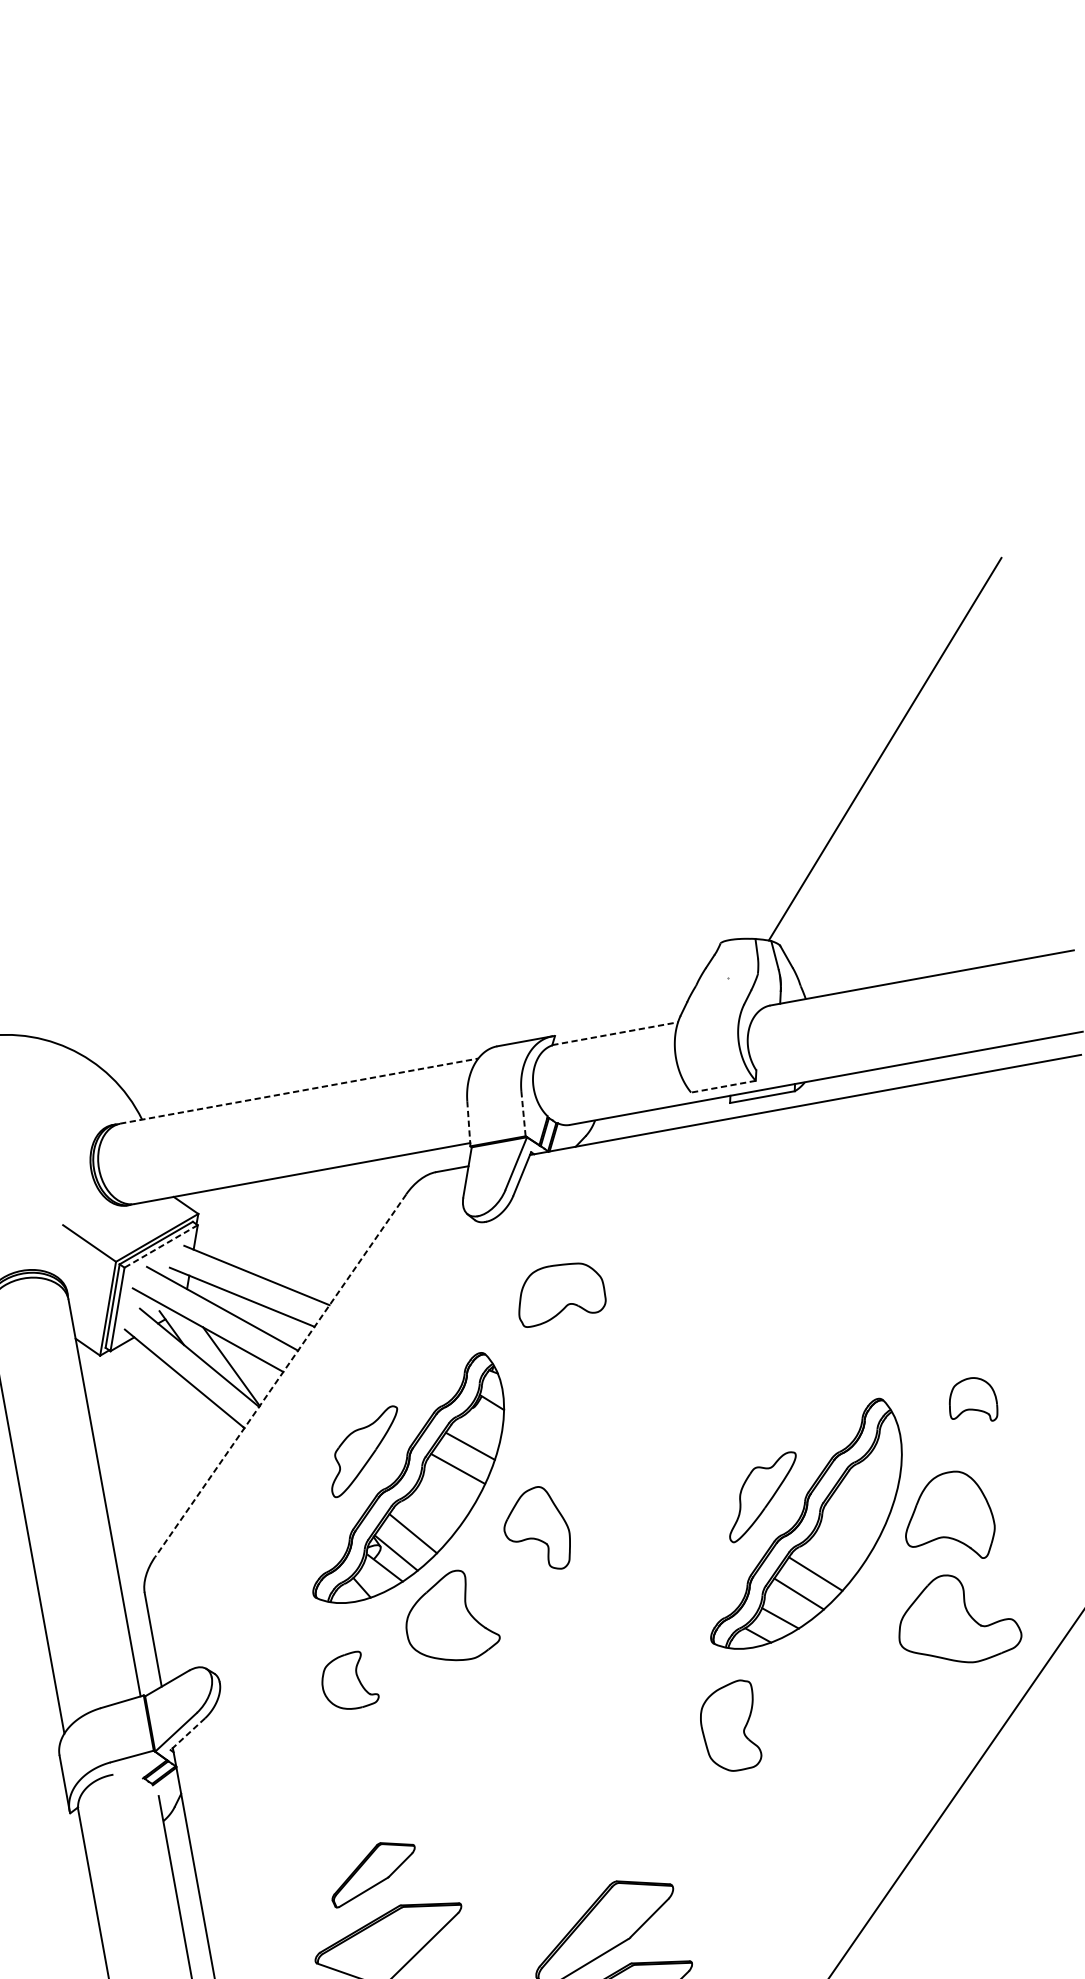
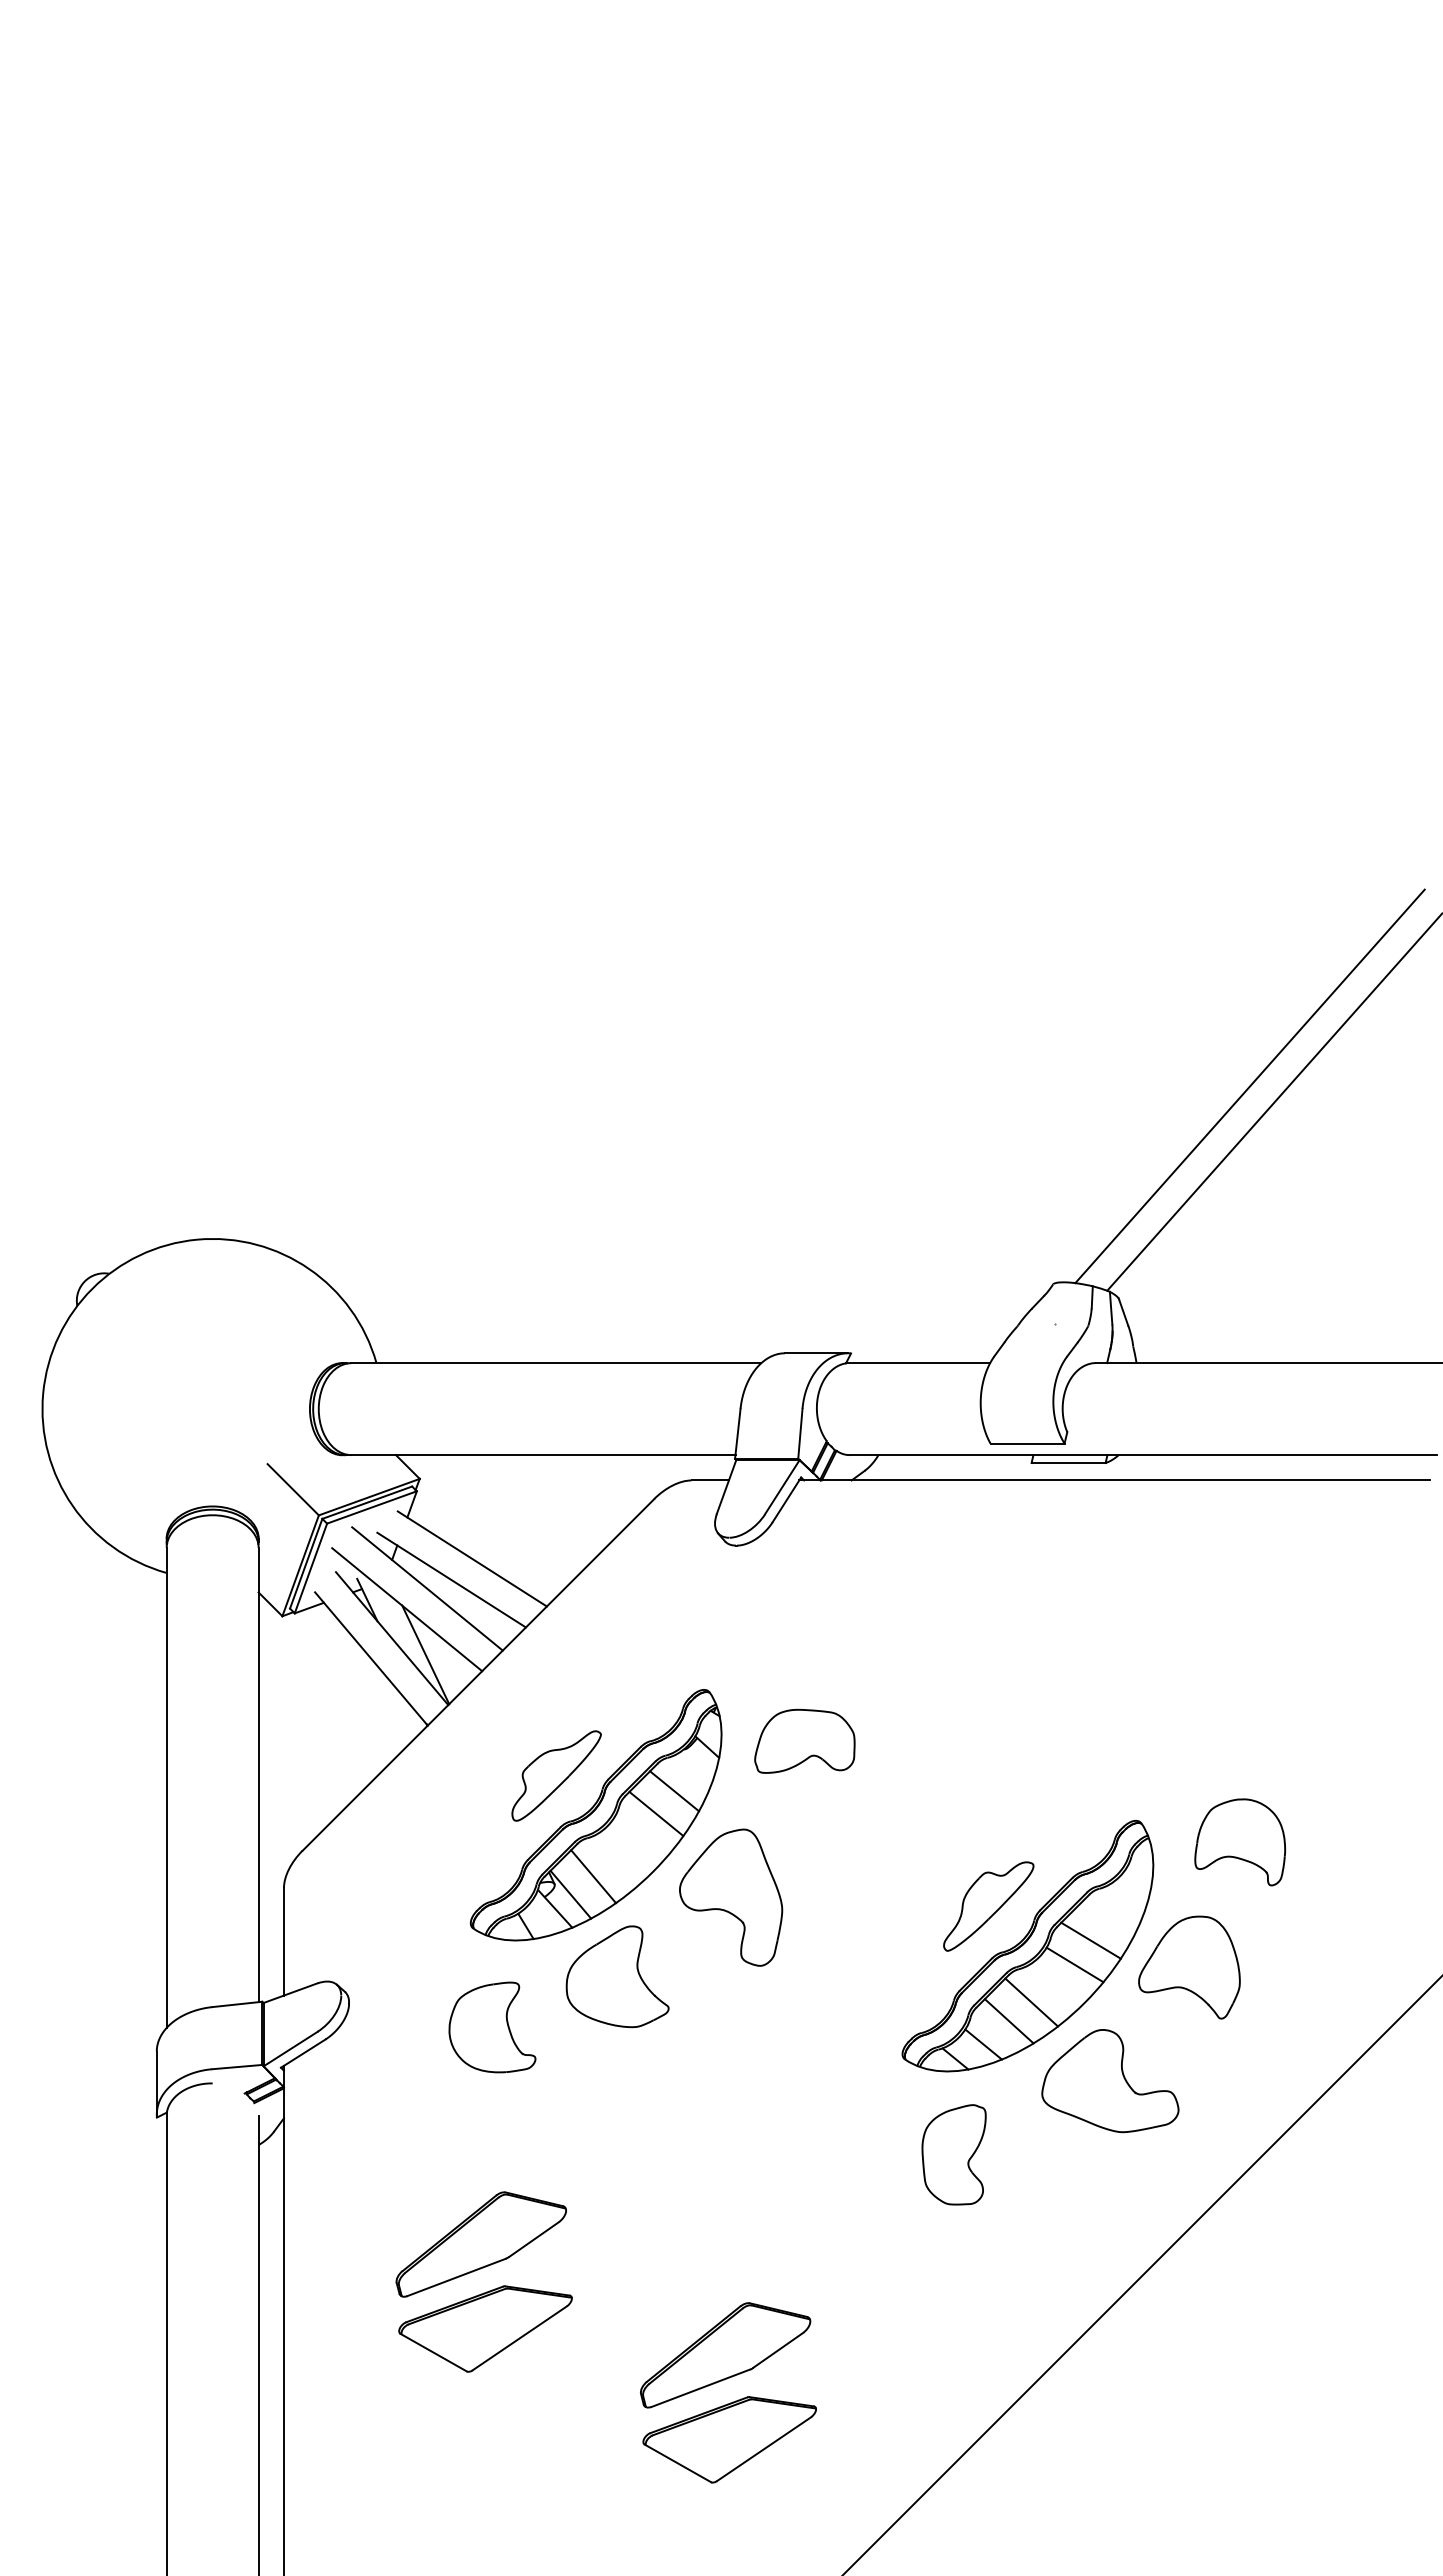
line: (860, 739) -> (1249, 1086), added
line: (615, 1034) -> (918, 1363), dashed -> solid
line: (723, 1086) -> (1027, 1443), dashed -> solid
line: (299, 1091) -> (556, 1363), dashed -> solid
line: (523, 1113) -> (800, 1433), dashed -> solid
line: (468, 1123) -> (737, 1433), dashed -> solid
line: (161, 1246) -> (372, 1507), dashed -> solid
part: (559, 1292) -> (804, 1740), moved
line: (280, 1375) -> (478, 1674), dashed -> solid
part: (971, 1401) -> (1239, 1842), size x1.67
line: (857, 1510) -> (1090, 1940), added
part: (536, 1530) -> (731, 1897), size x1.43
line: (847, 1534) -> (1074, 1964), added
part: (957, 1619) -> (1110, 2081), moved
part: (348, 1681) -> (492, 2027), size x1.43
part: (729, 1726) -> (953, 2154), moved
line: (187, 1734) -> (302, 2053), dashed -> solid
part: (372, 1872) -> (480, 2244), size x1.67

